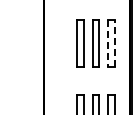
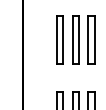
line: (114, 43) -> (94, 39), dashed -> solid
line: (108, 44) -> (88, 40), dashed -> solid

